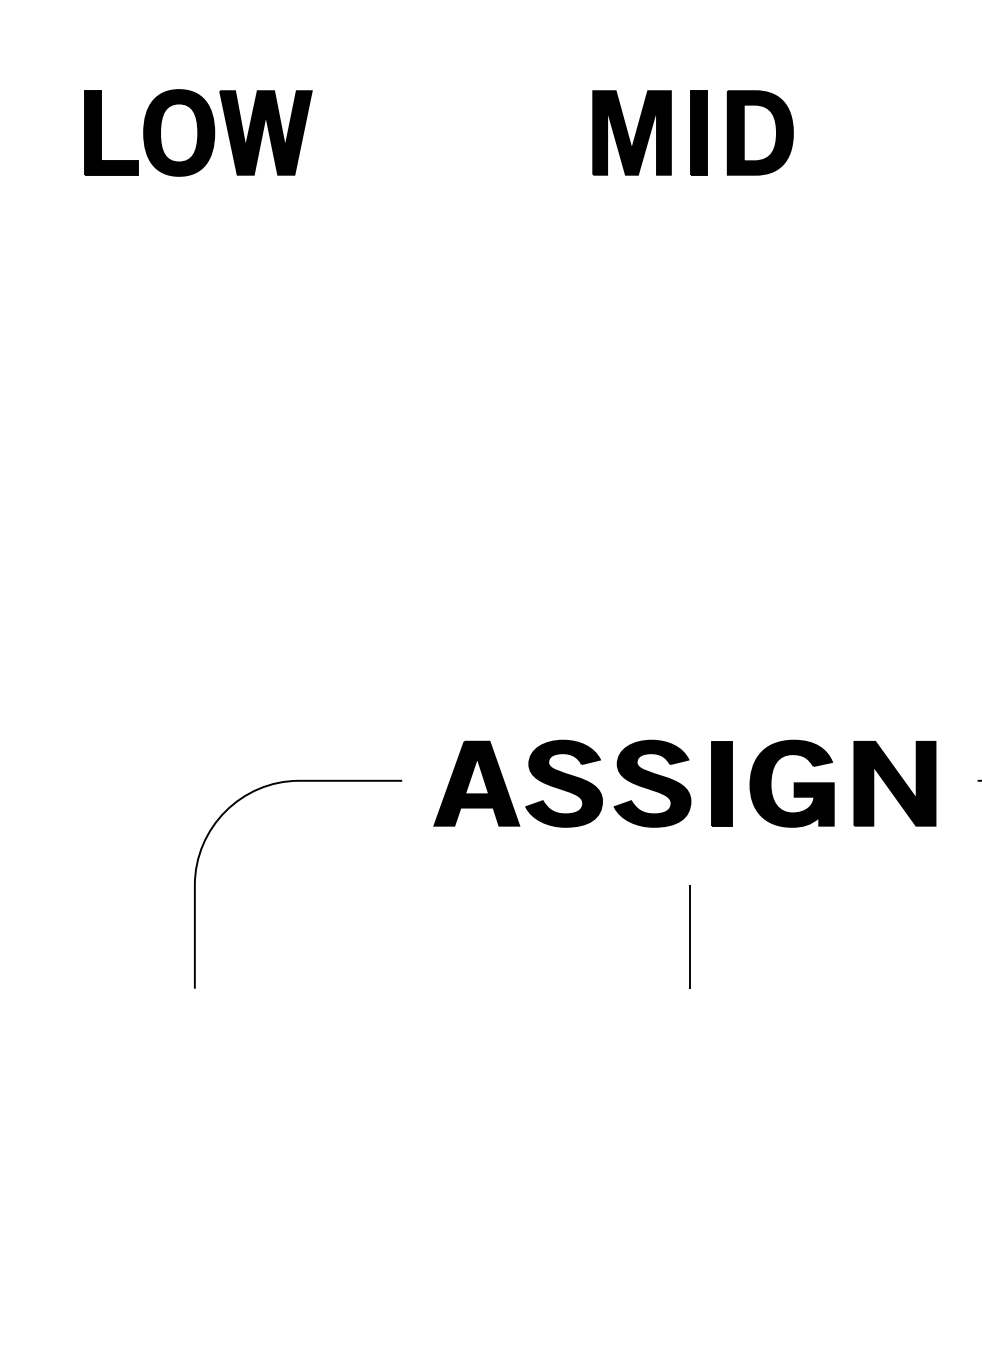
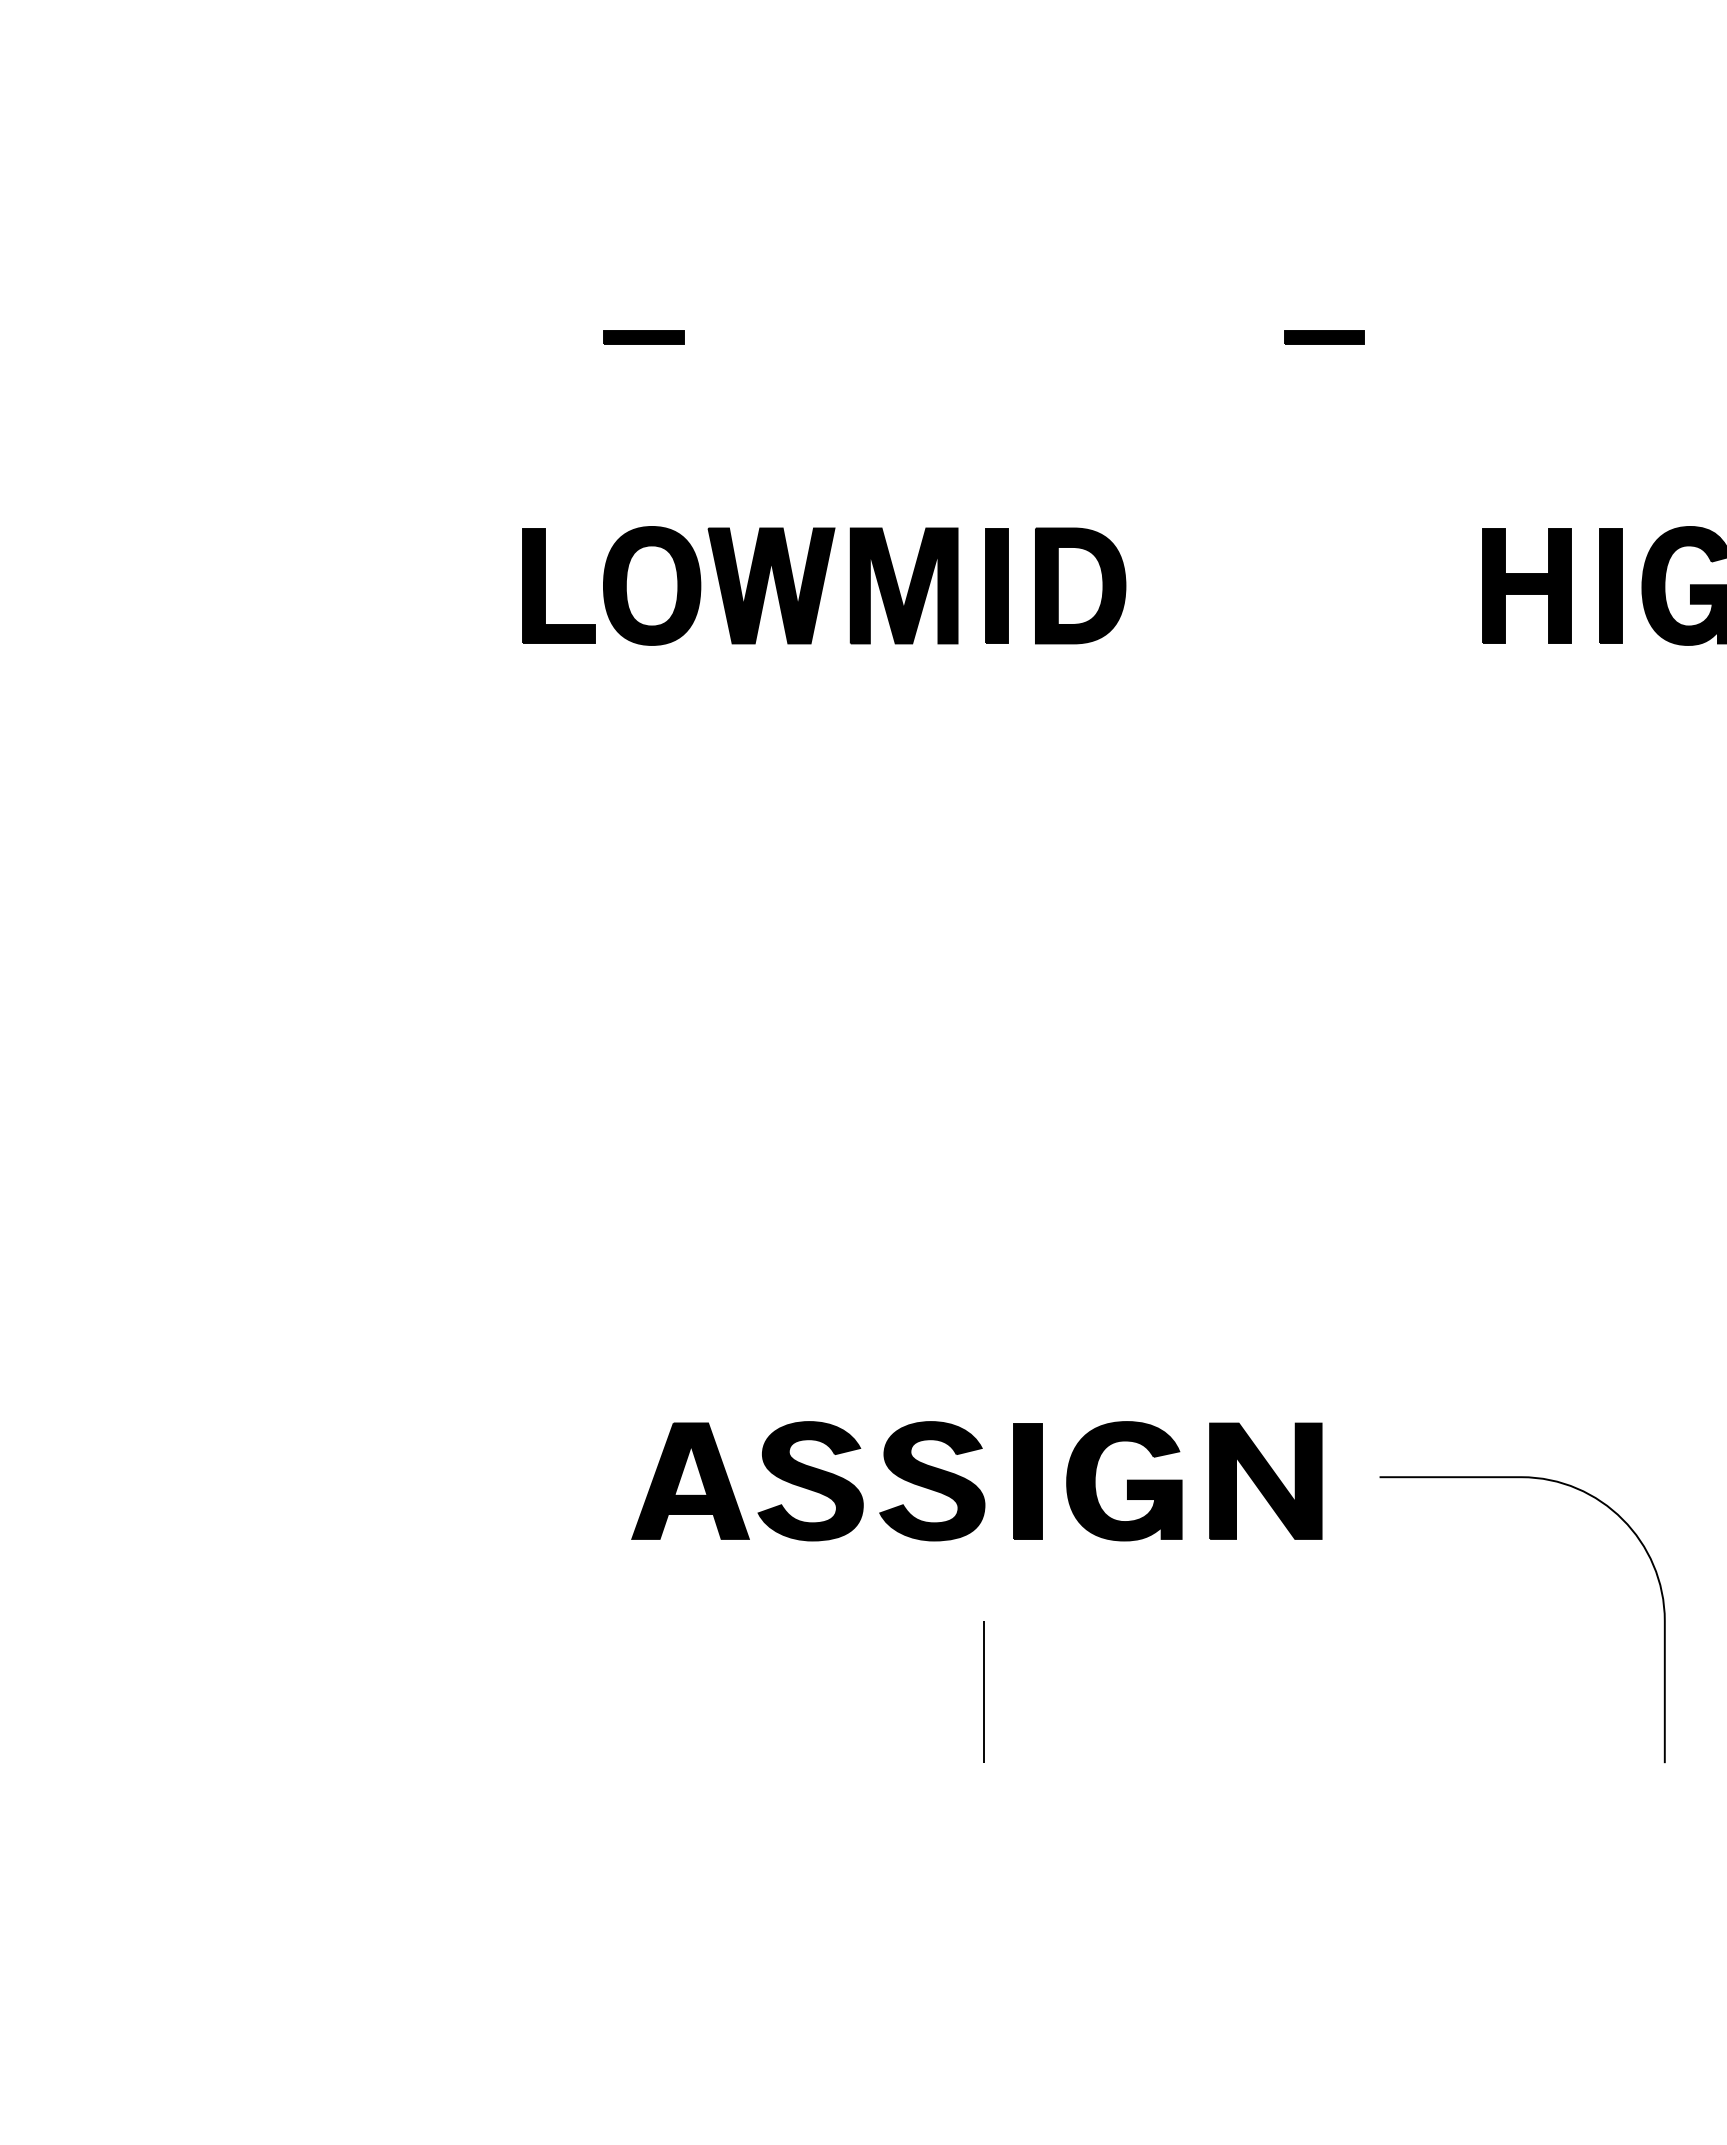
part: (198, 132) -> (678, 585), moved
curve: (220, 818) -> (337, 1529), removed

